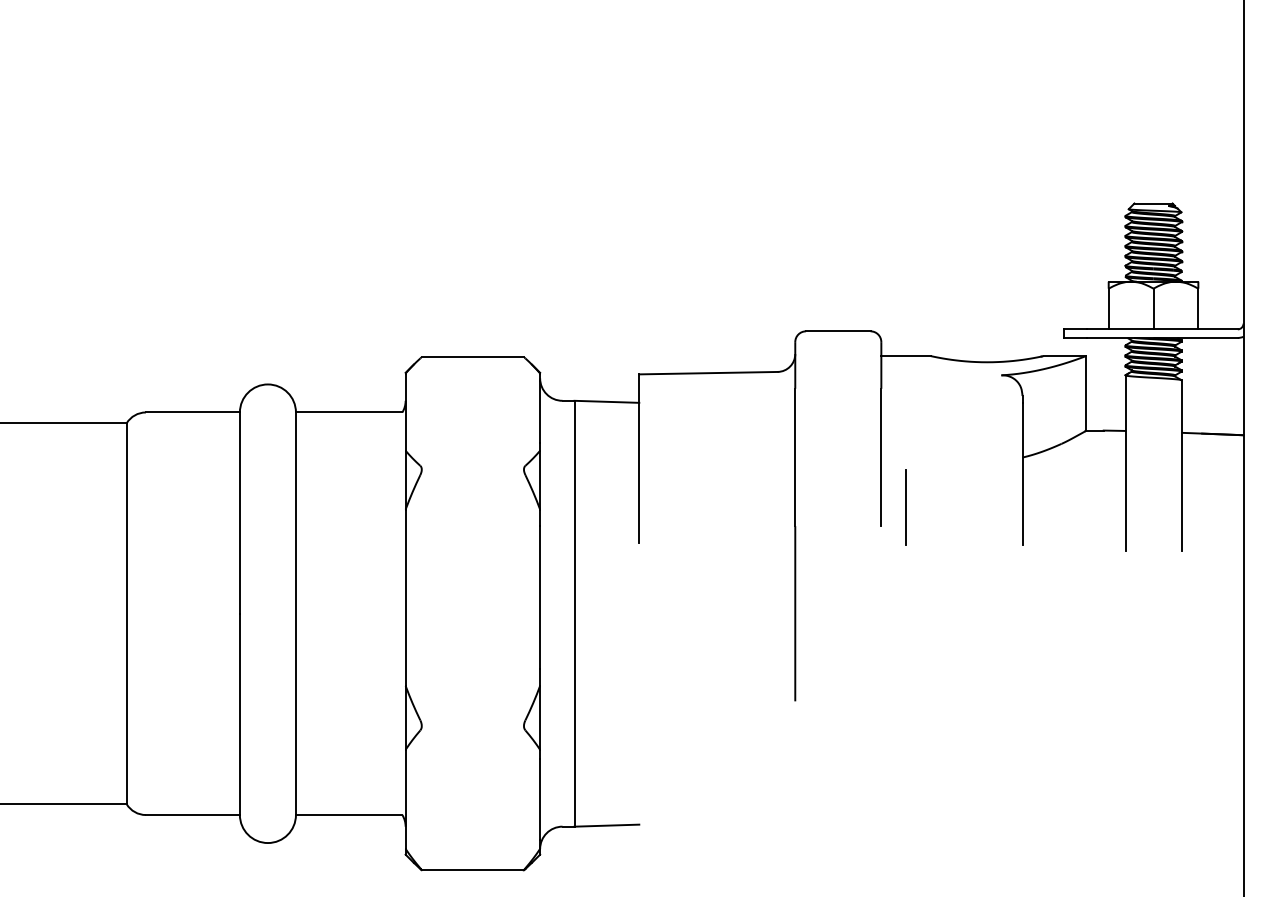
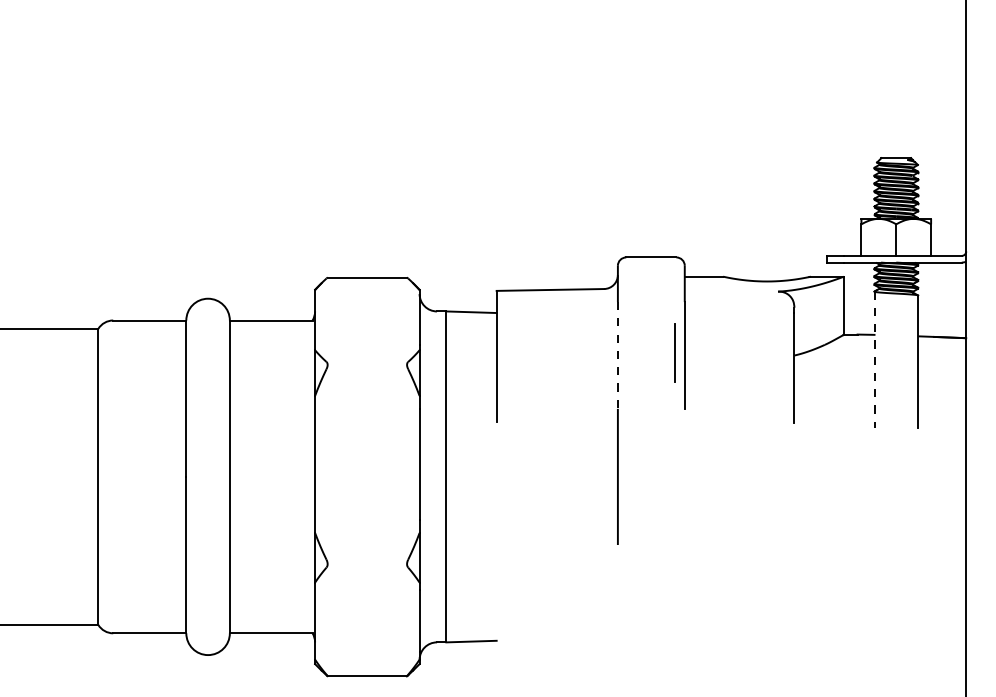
line: (795, 457) -> (618, 355), solid -> dashed
line: (1125, 463) -> (874, 360), solid -> dashed
line: (905, 507) -> (674, 353), moved

